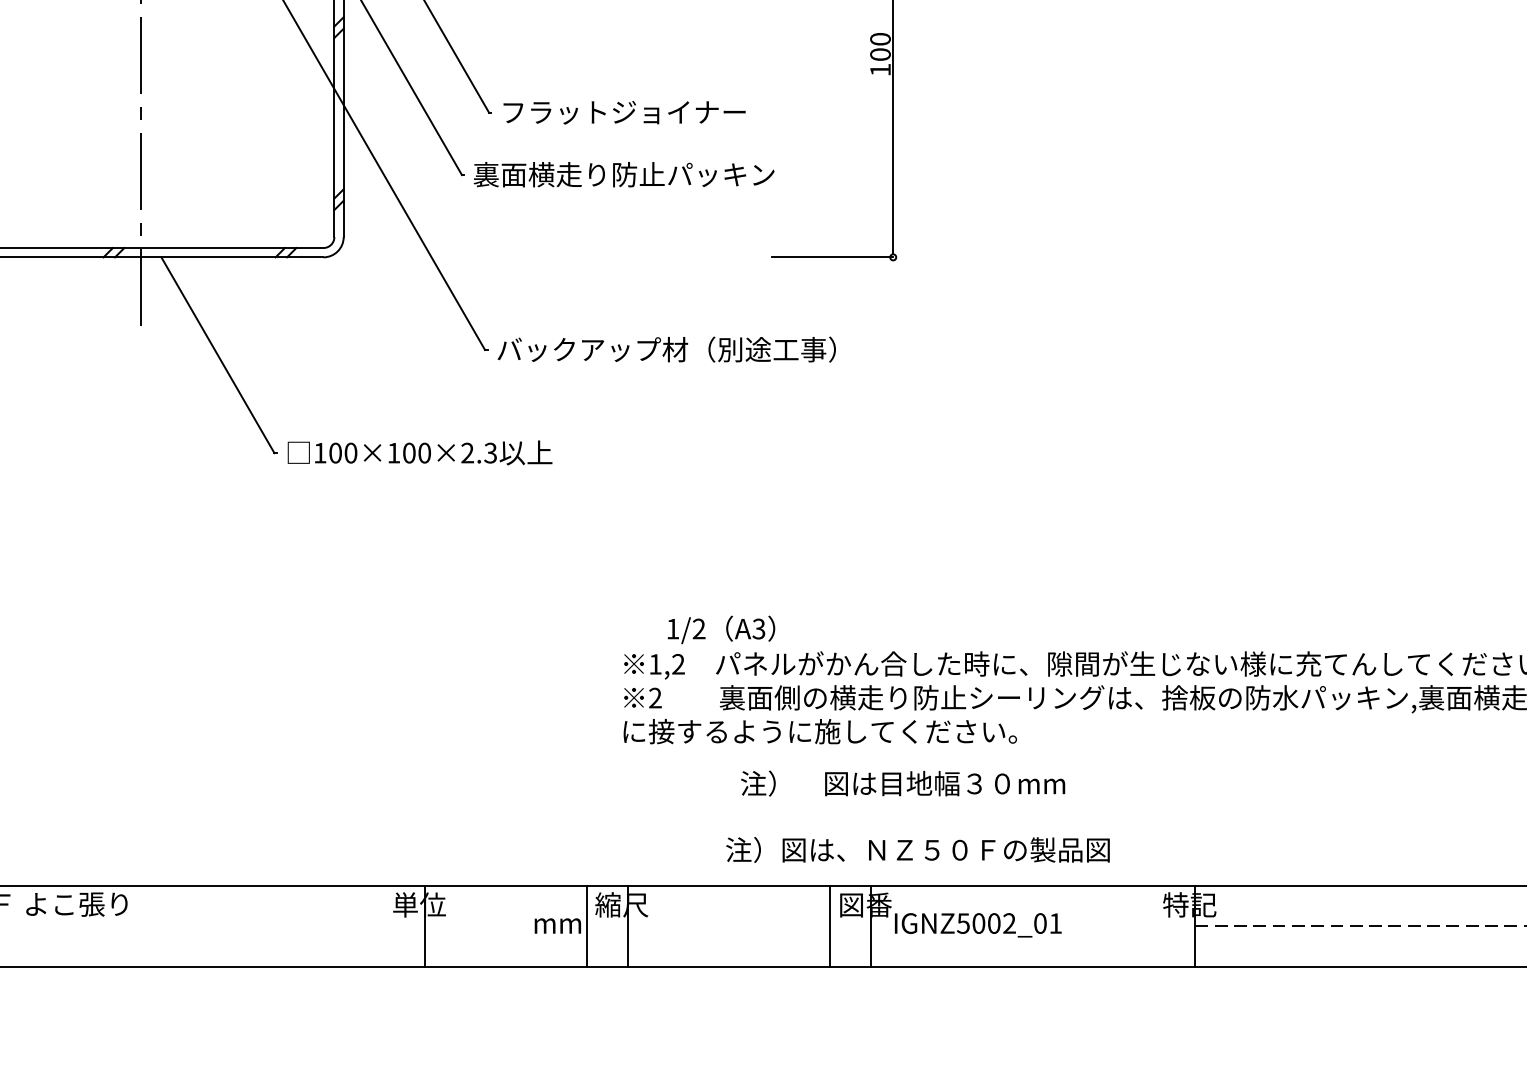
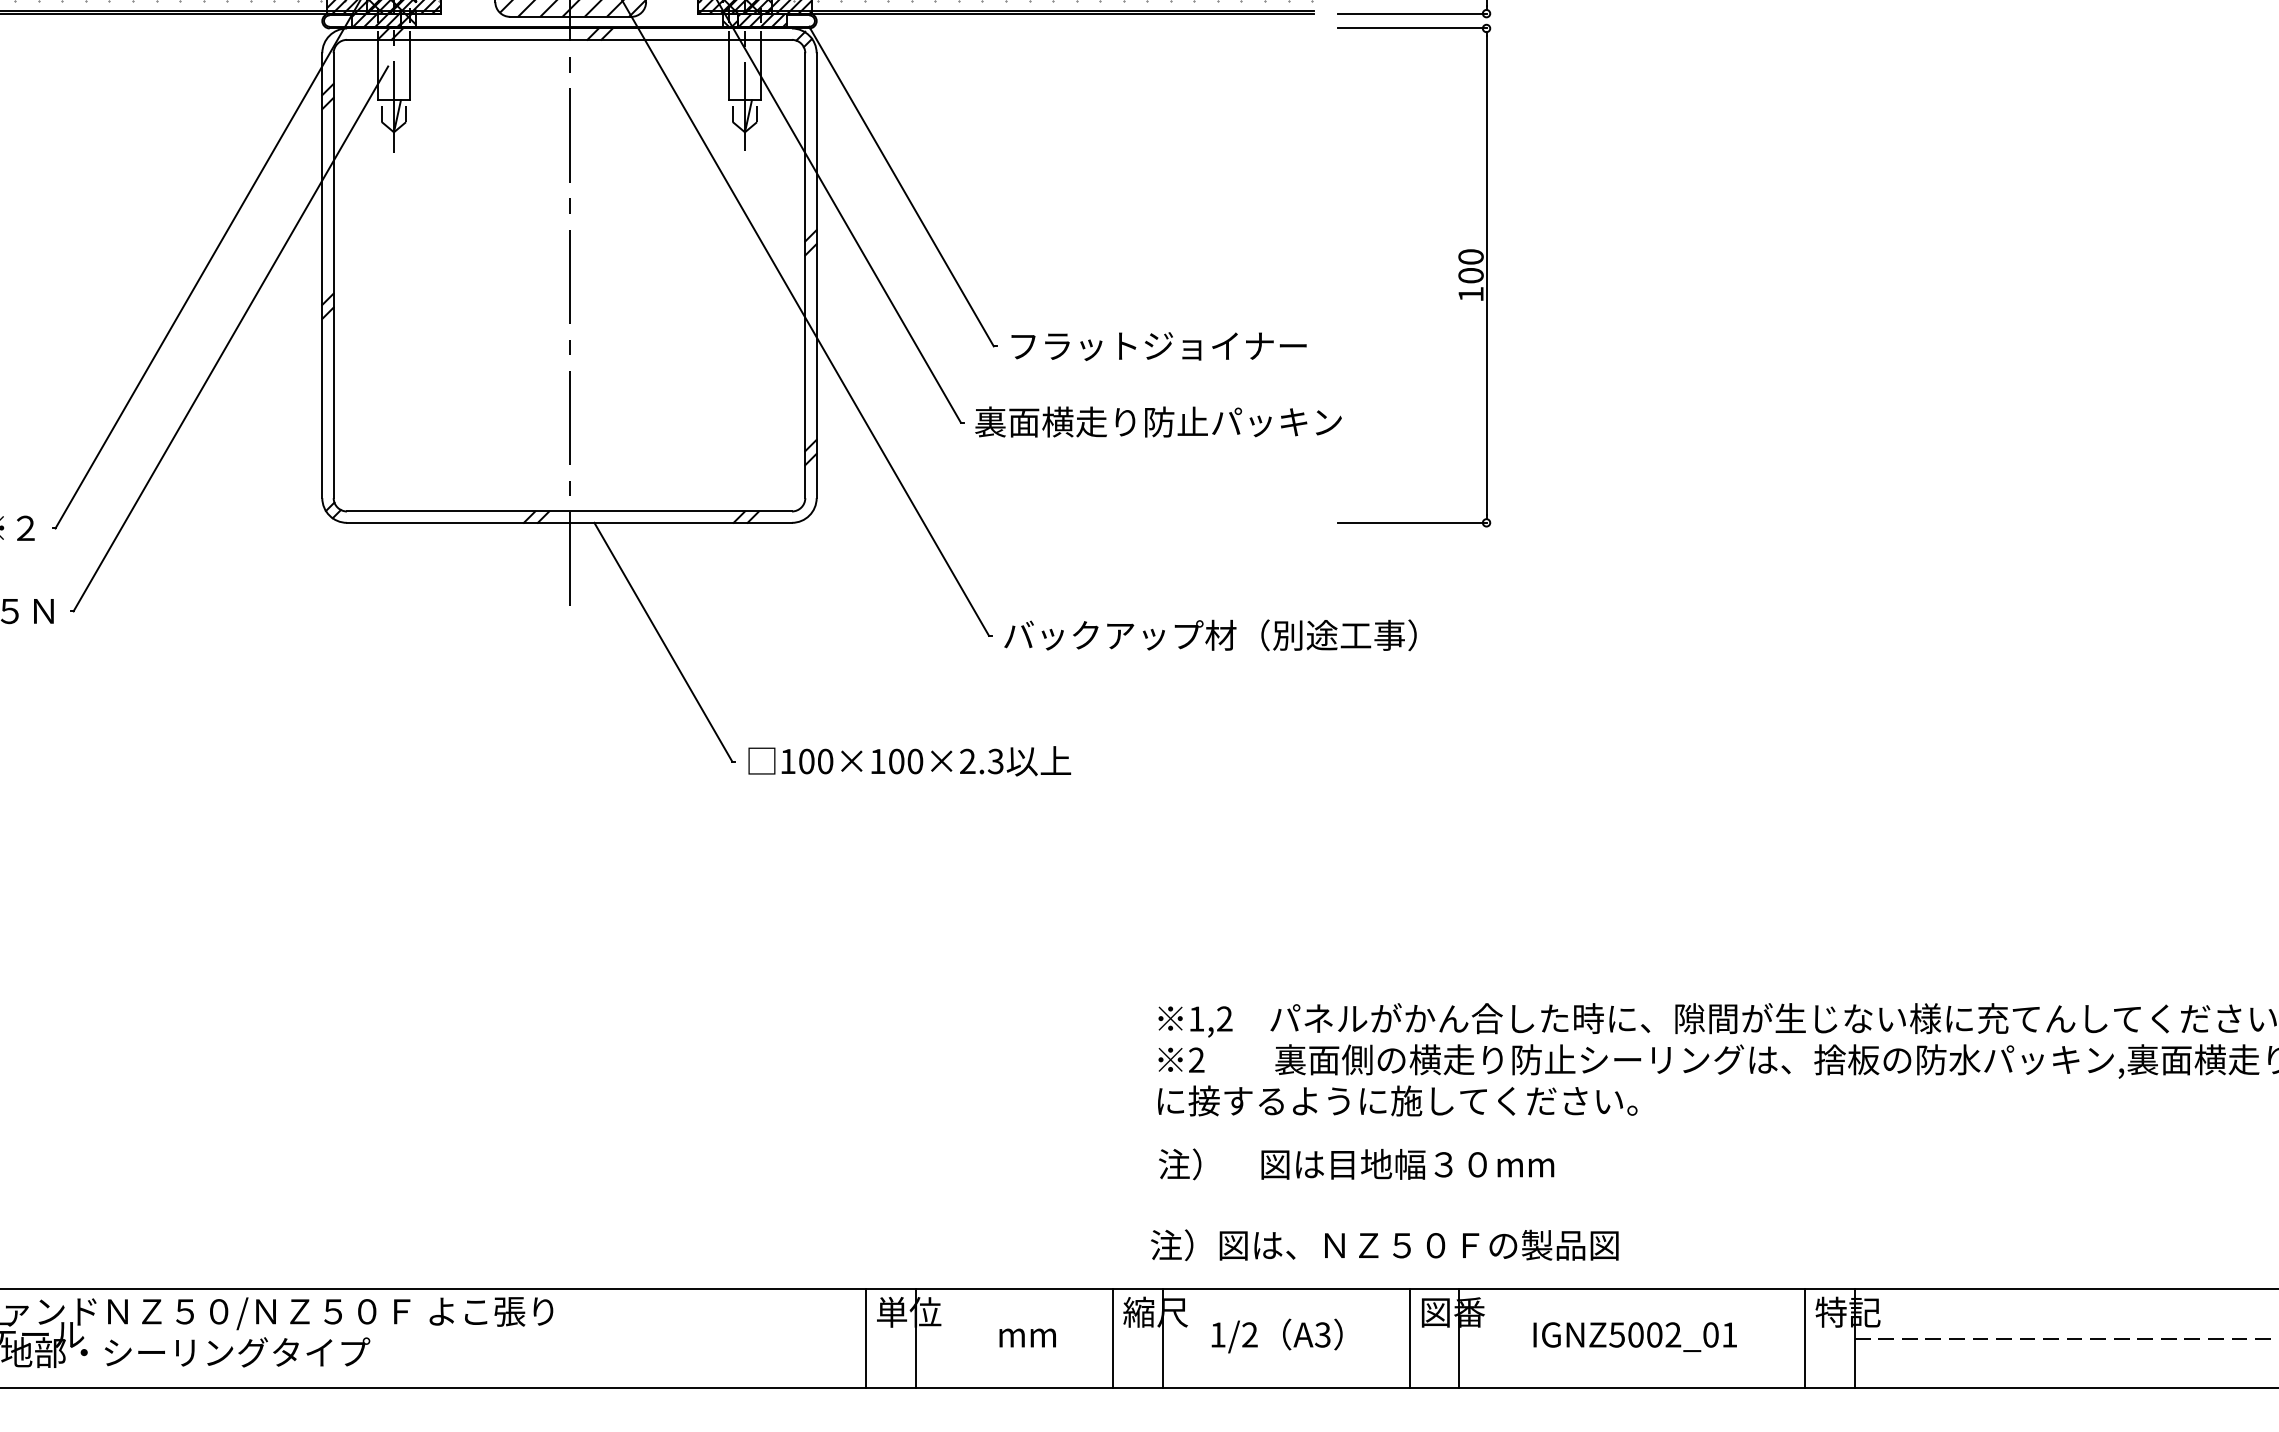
text: (720, 629) -> (1276, 1335), moved
text: (903, 783) -> (1356, 1164), moved
text: (917, 850) -> (1384, 1245), moved
text: (977, 924) -> (1634, 1336), moved
text: (557, 925) -> (1027, 1337), moved
line: (384, 926) -> (866, 1338), added
line: (1154, 926) -> (1805, 1338), added

